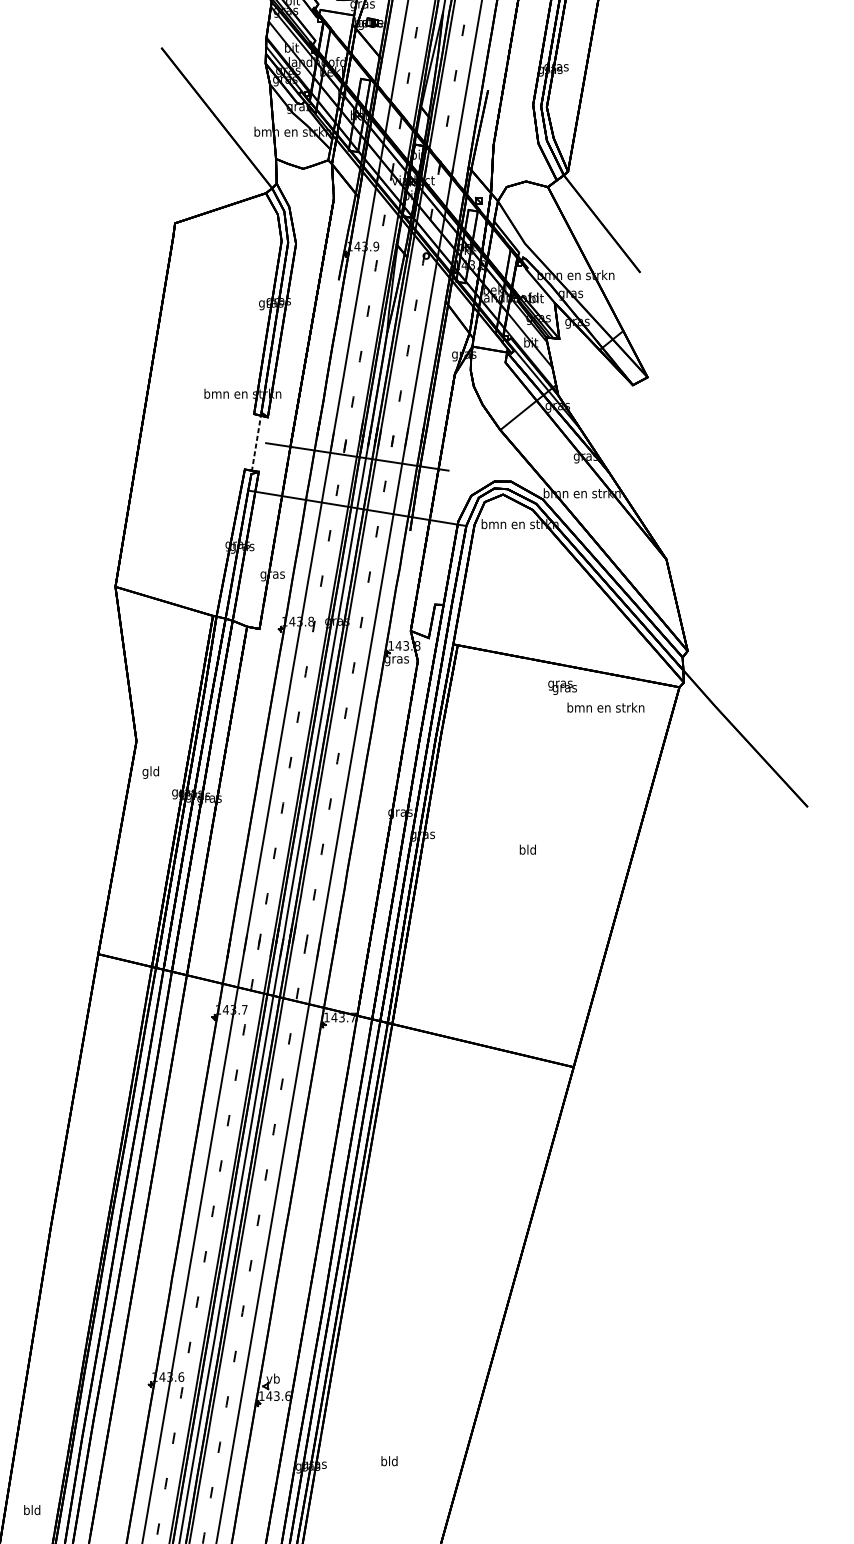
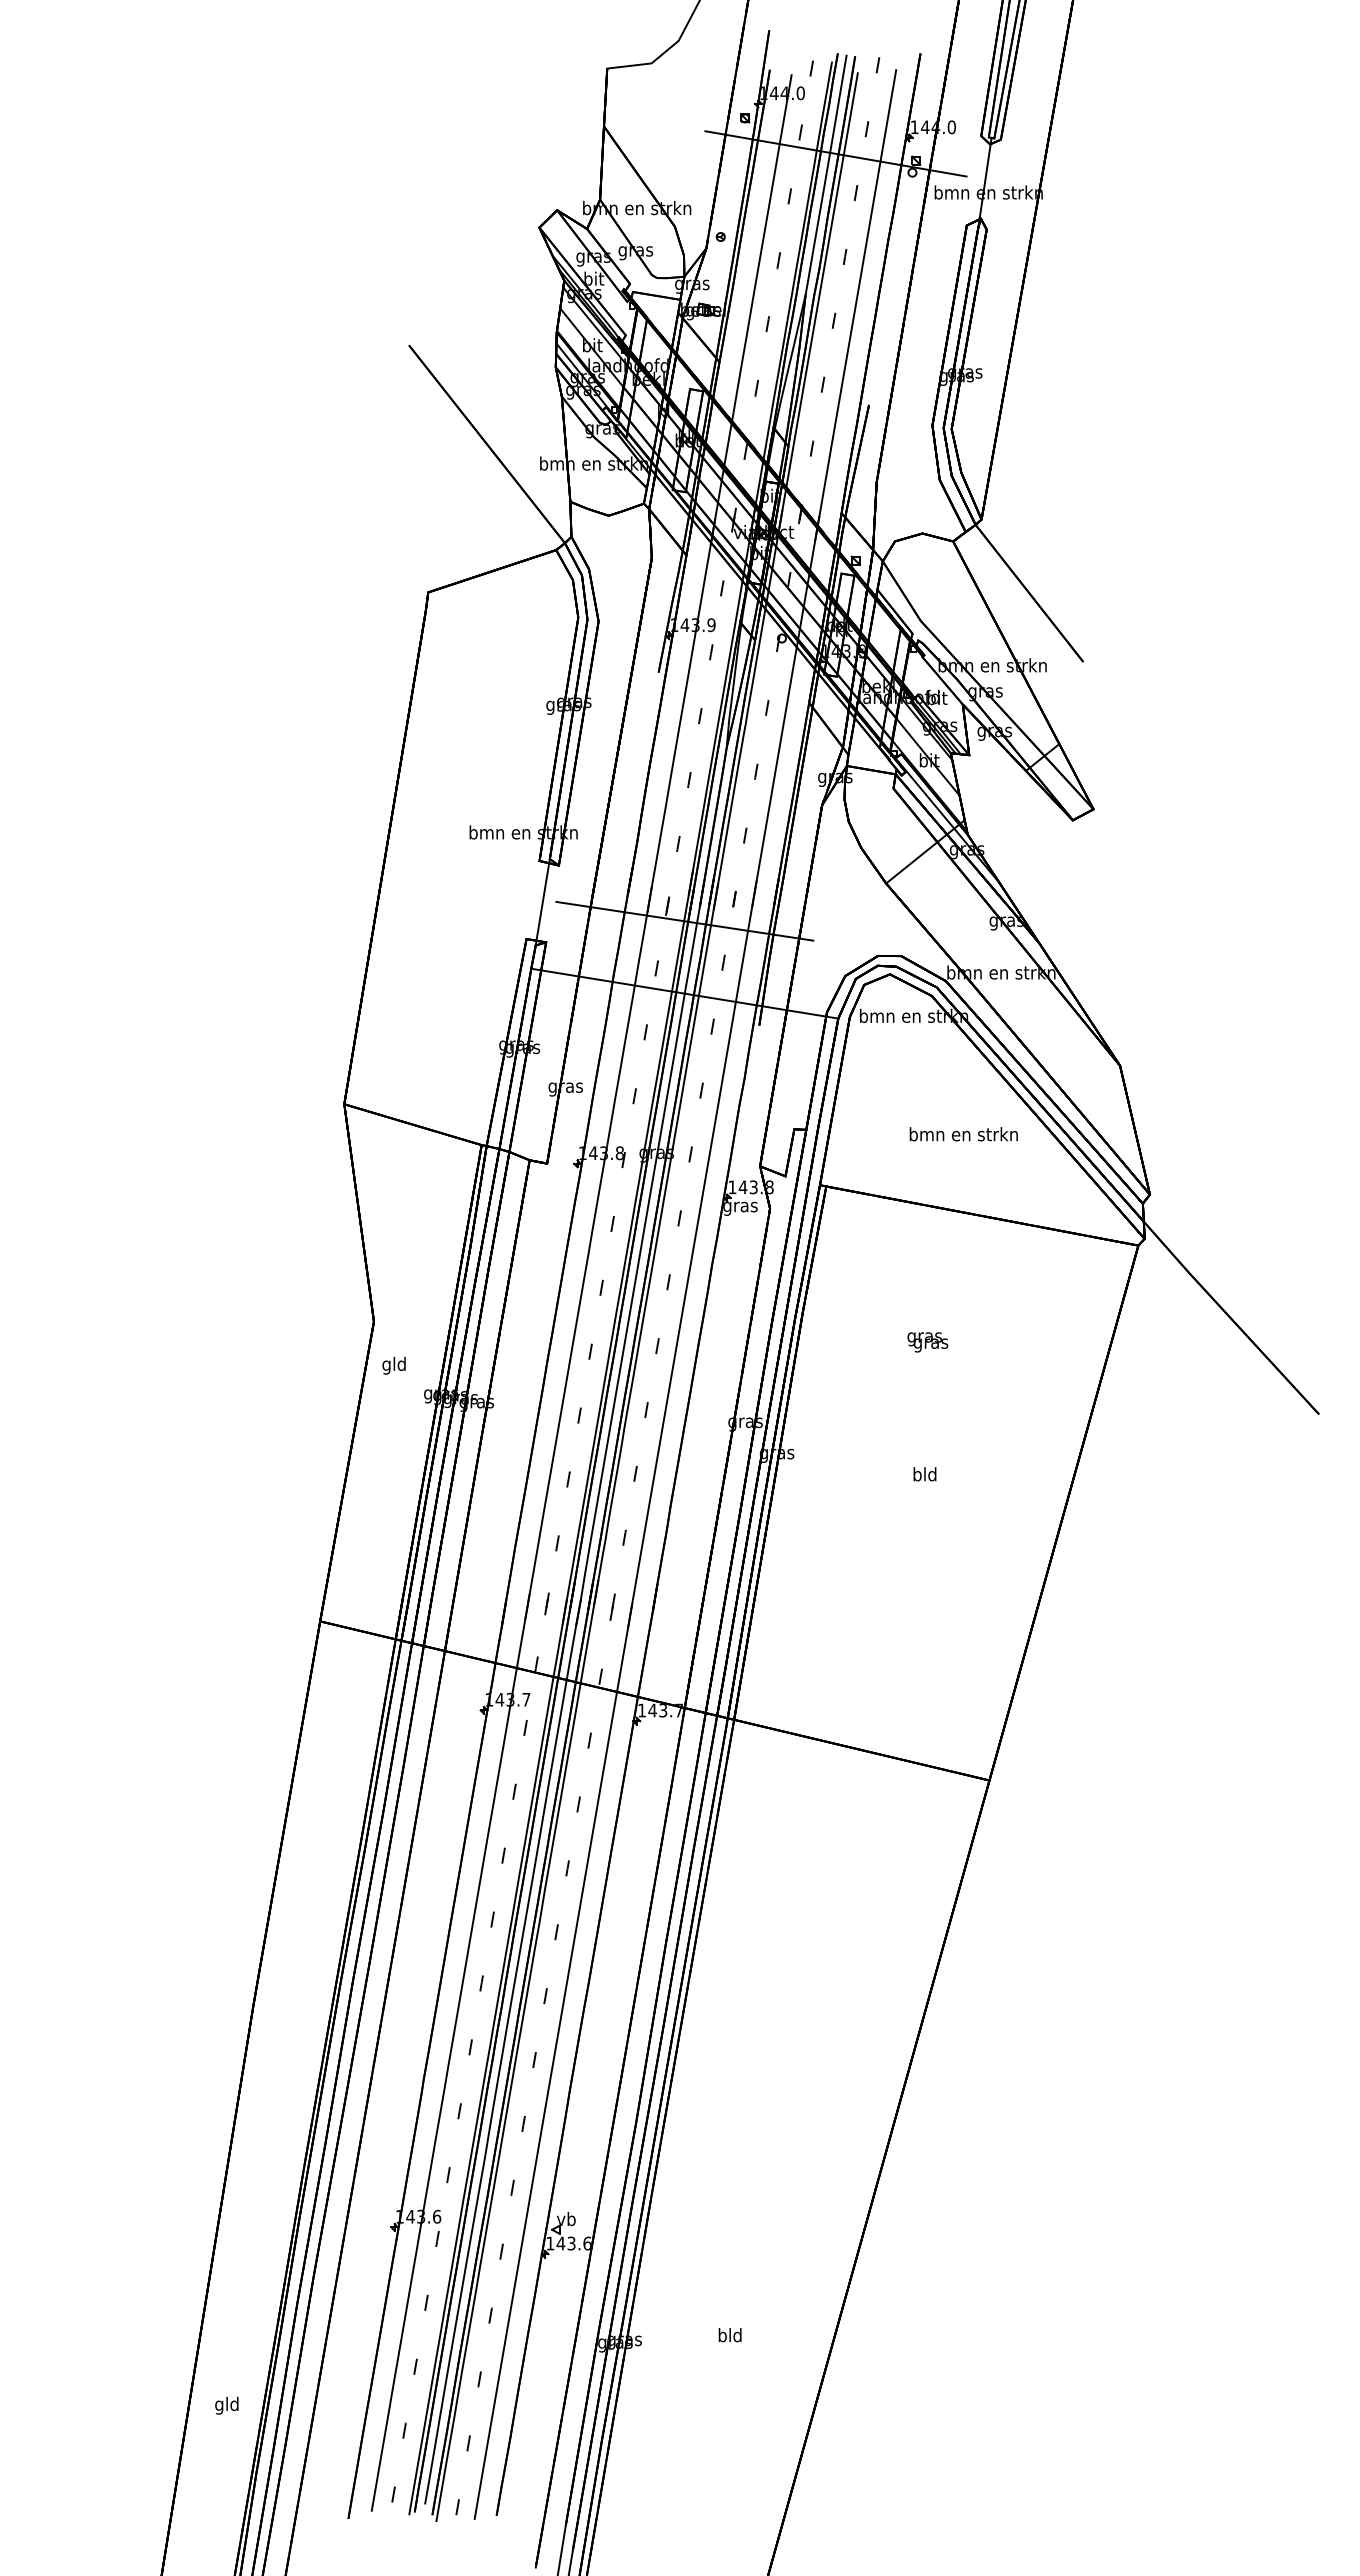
line: (256, 443) -> (542, 902), dashed -> solid
text: (562, 687) -> (927, 1342), moved
text: (605, 707) -> (963, 1134), moved
text: (26, 1511) -> (219, 2405), bld -> gld

